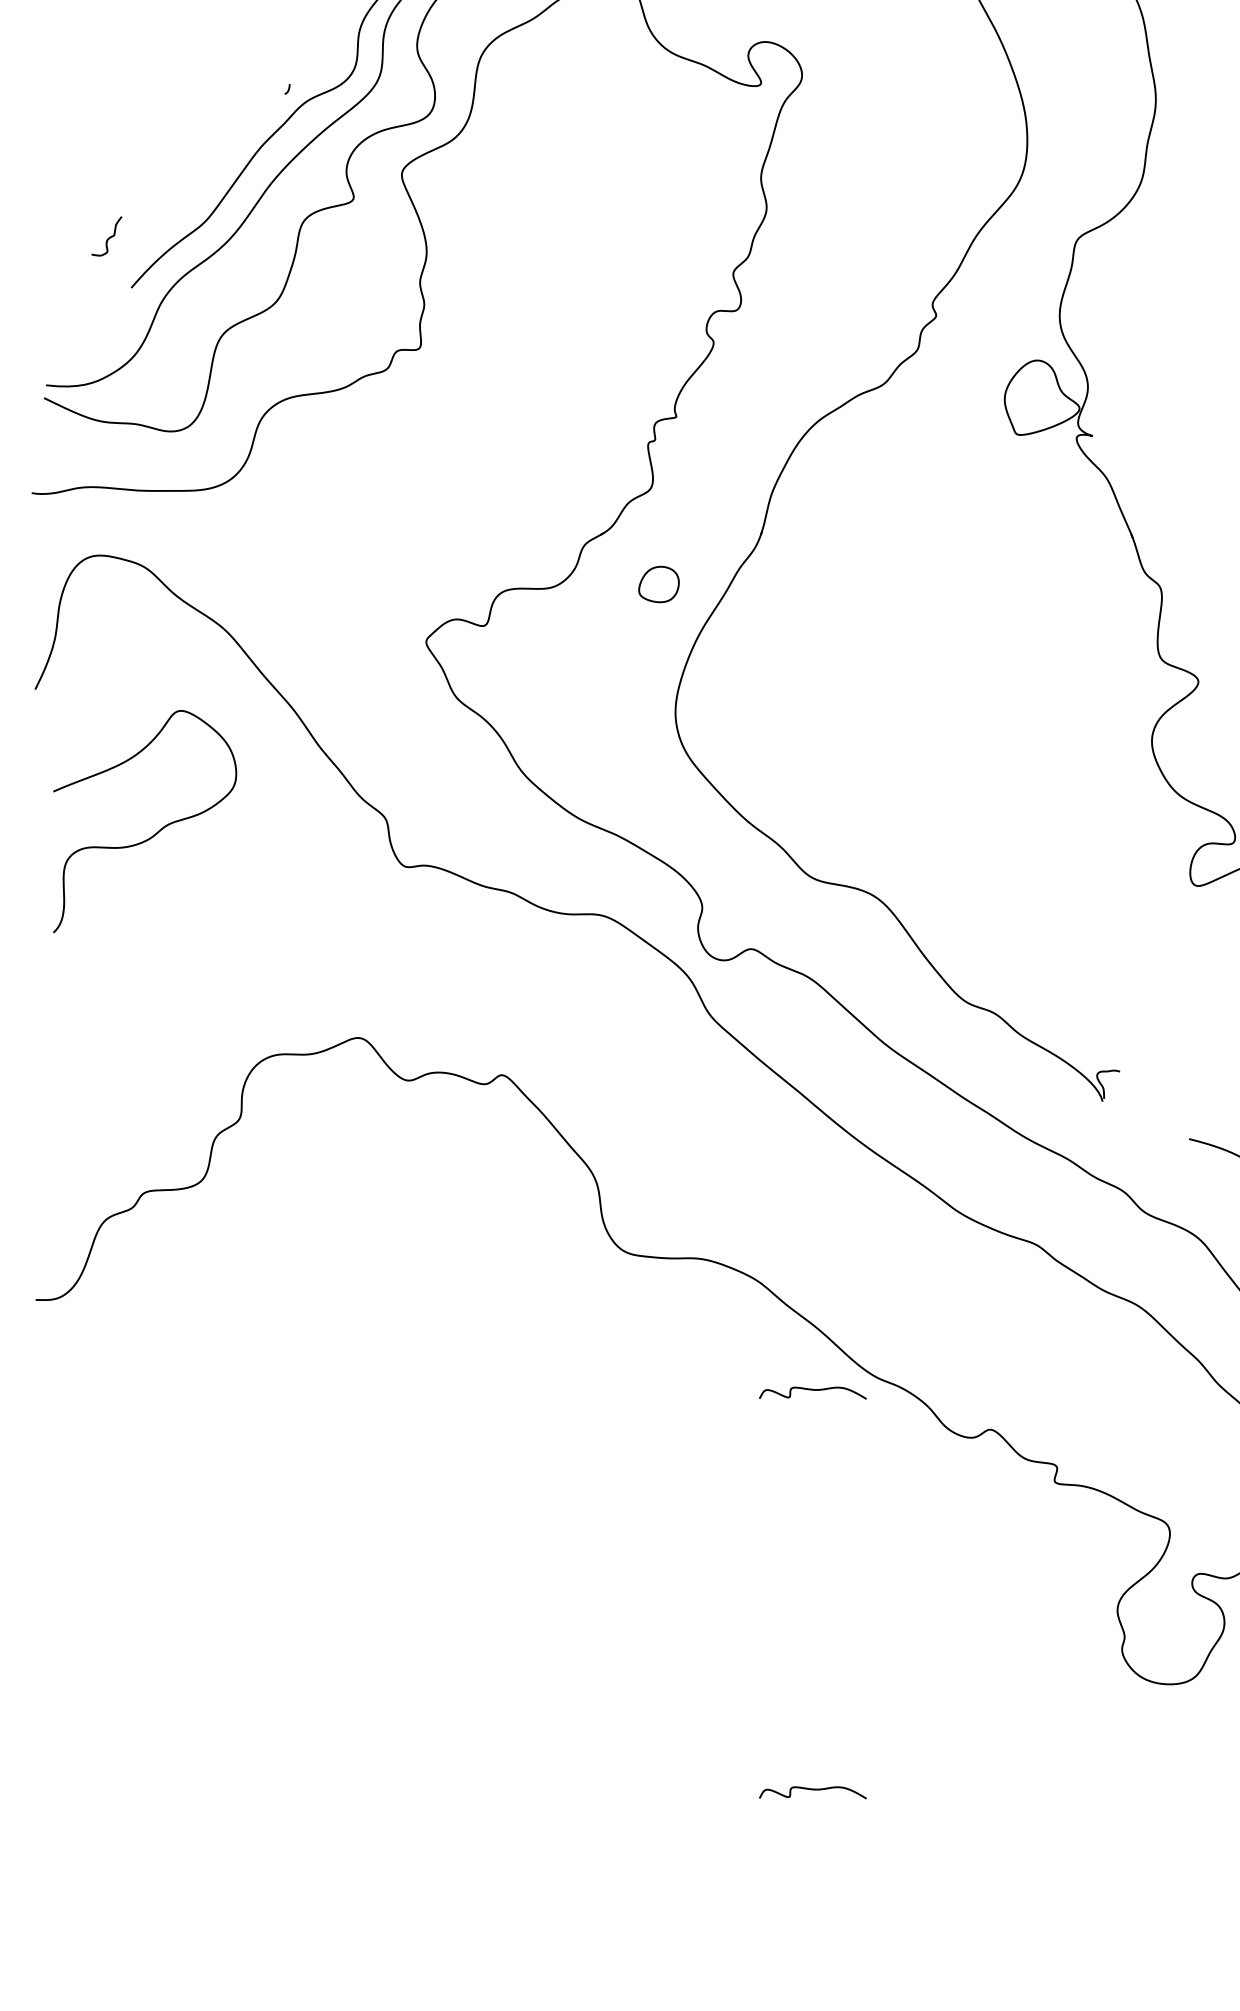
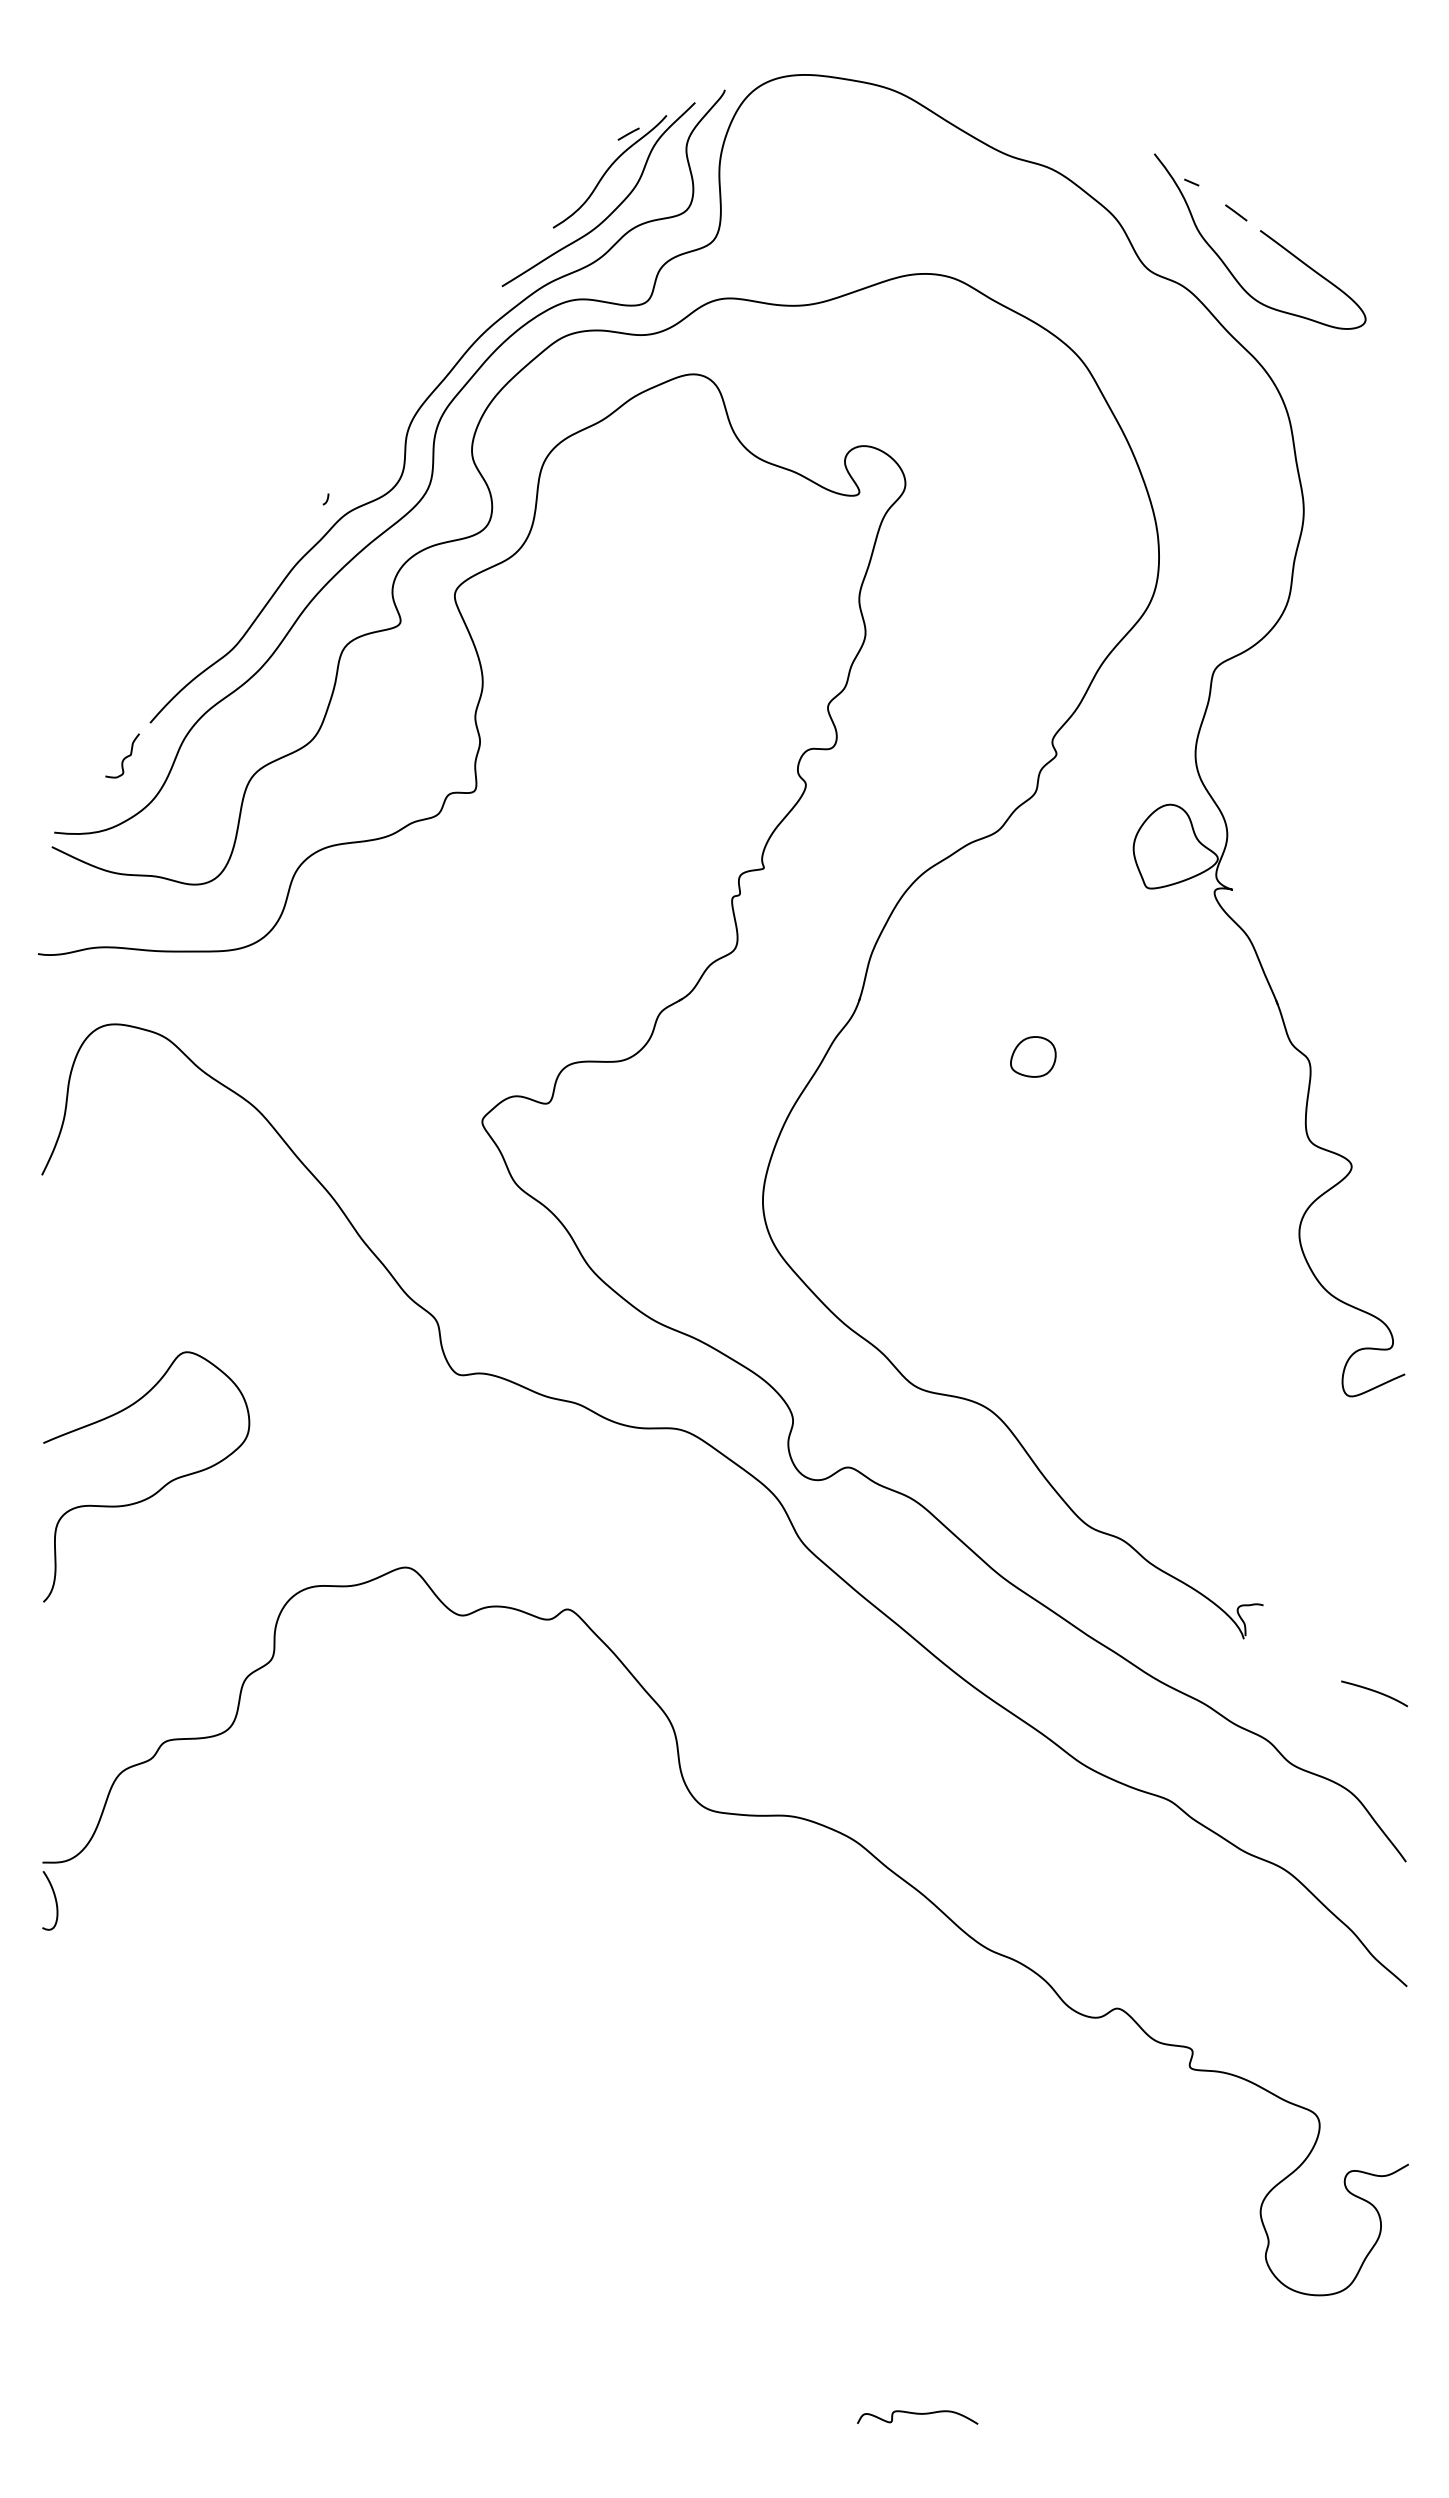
curve: (108, 237) -> (124, 757), moved
part: (659, 584) -> (1033, 1056), moved
curve: (153, 834) -> (156, 1491), moved
curve: (46, 1331) -> (54, 1898), added
curve: (812, 1390) -> (917, 1964), removed

